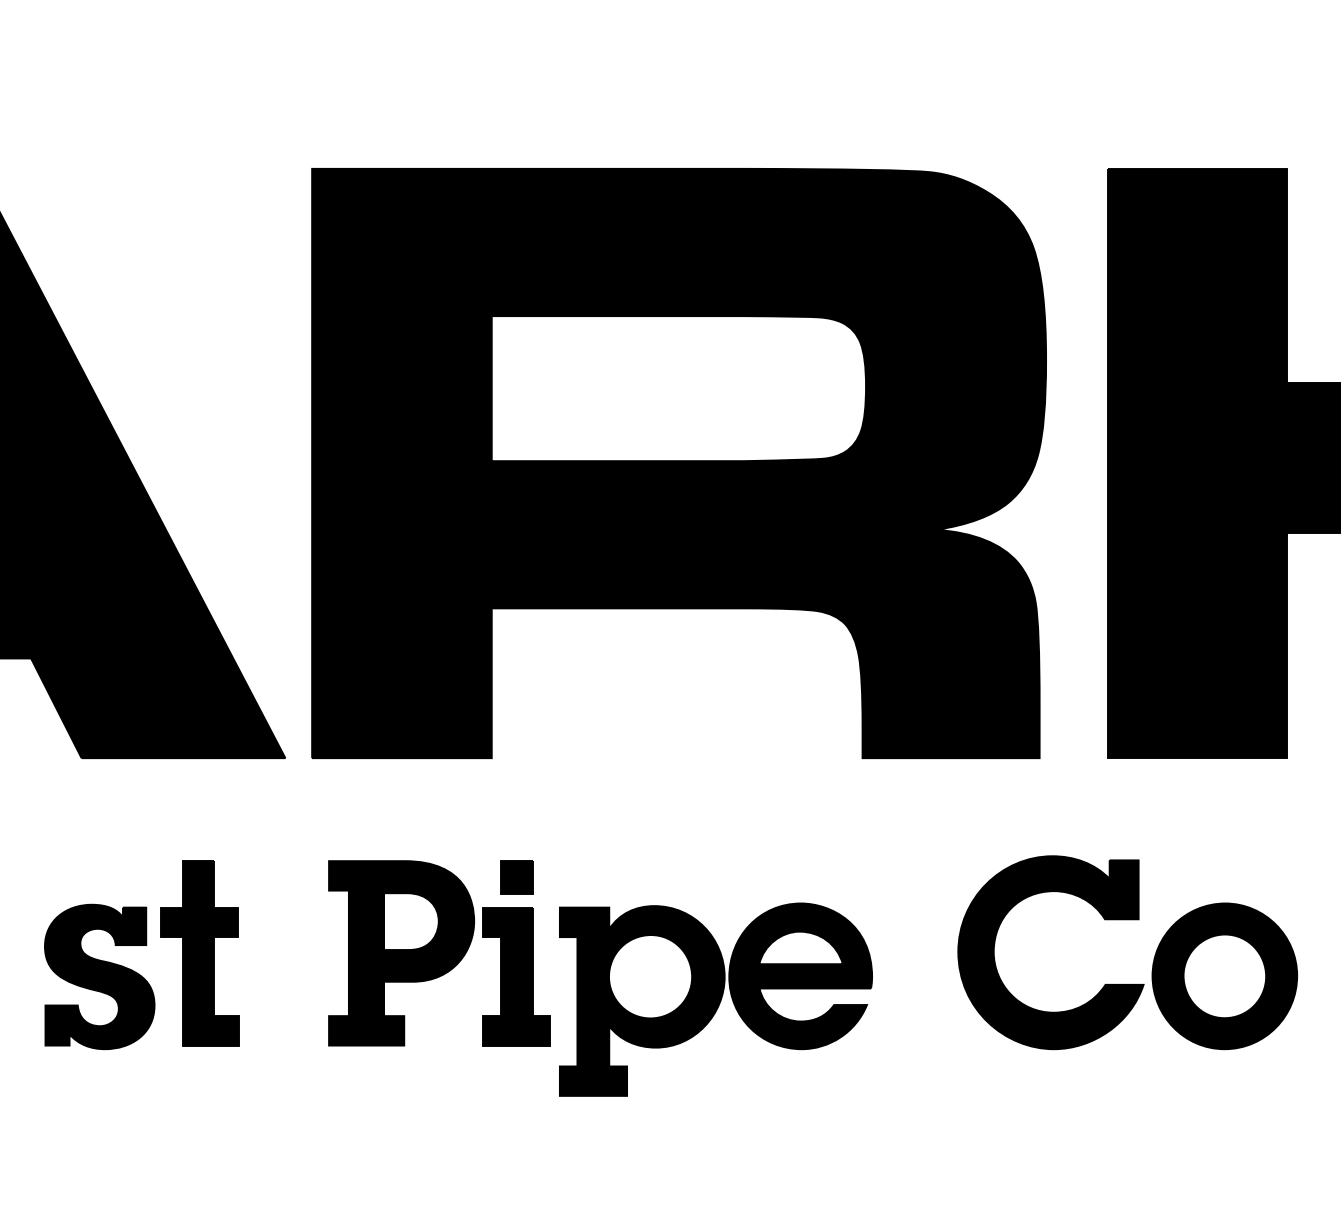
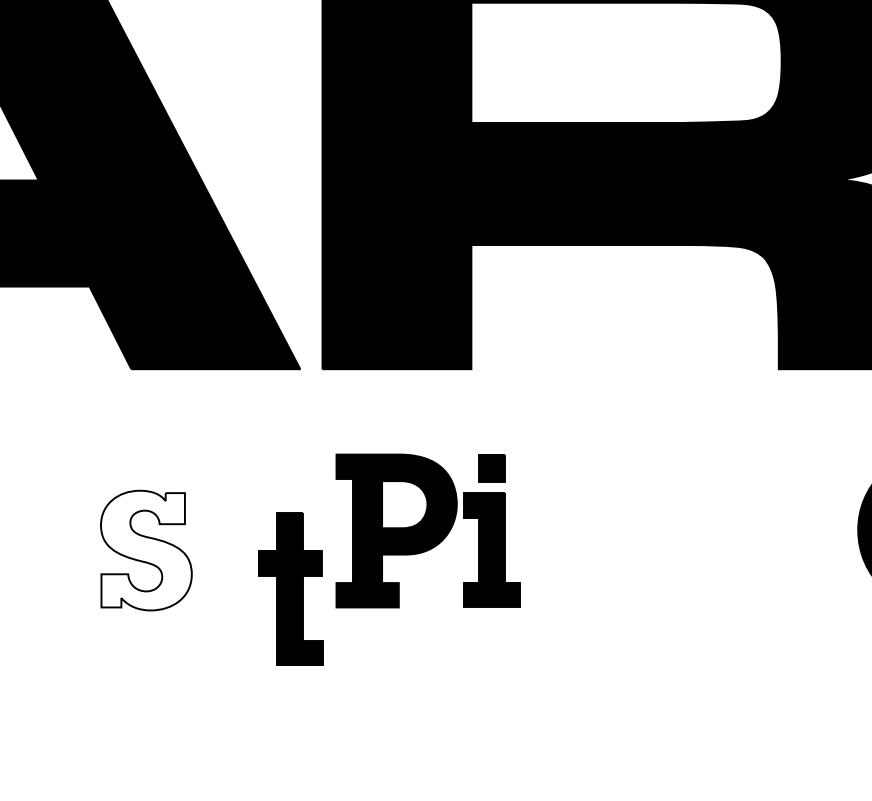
part: (199, 953) -> (290, 589), moved
fill: (99, 976) -> (146, 550), removed
part: (715, 999) -> (656, 569), removed

